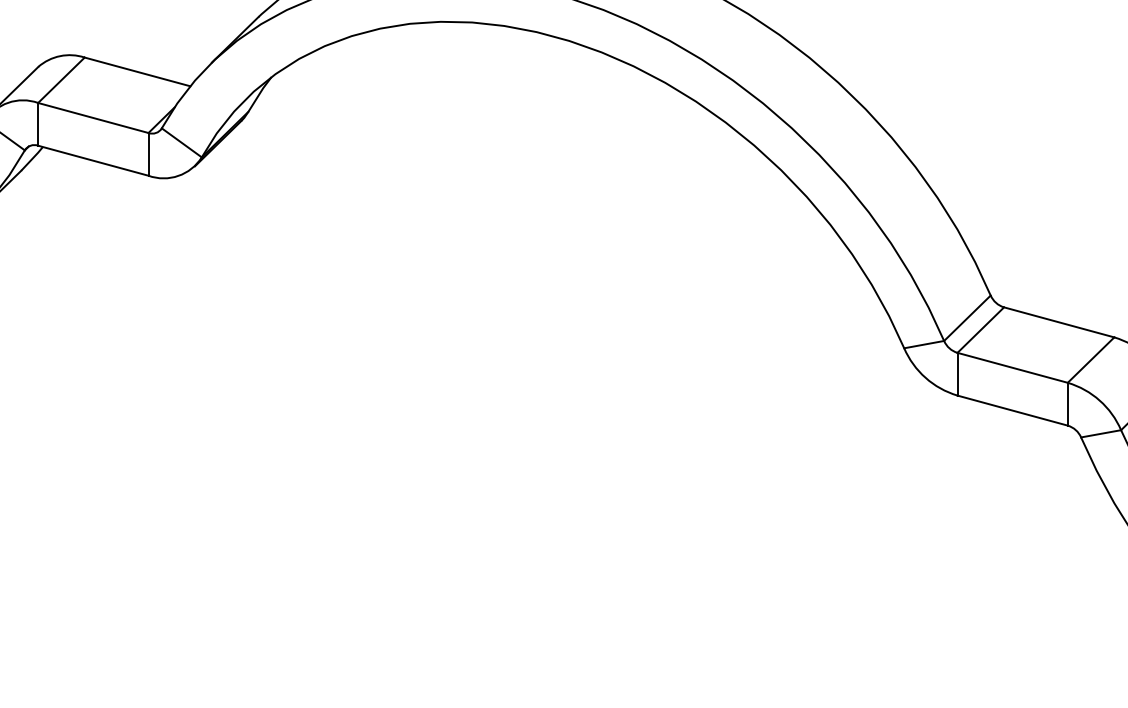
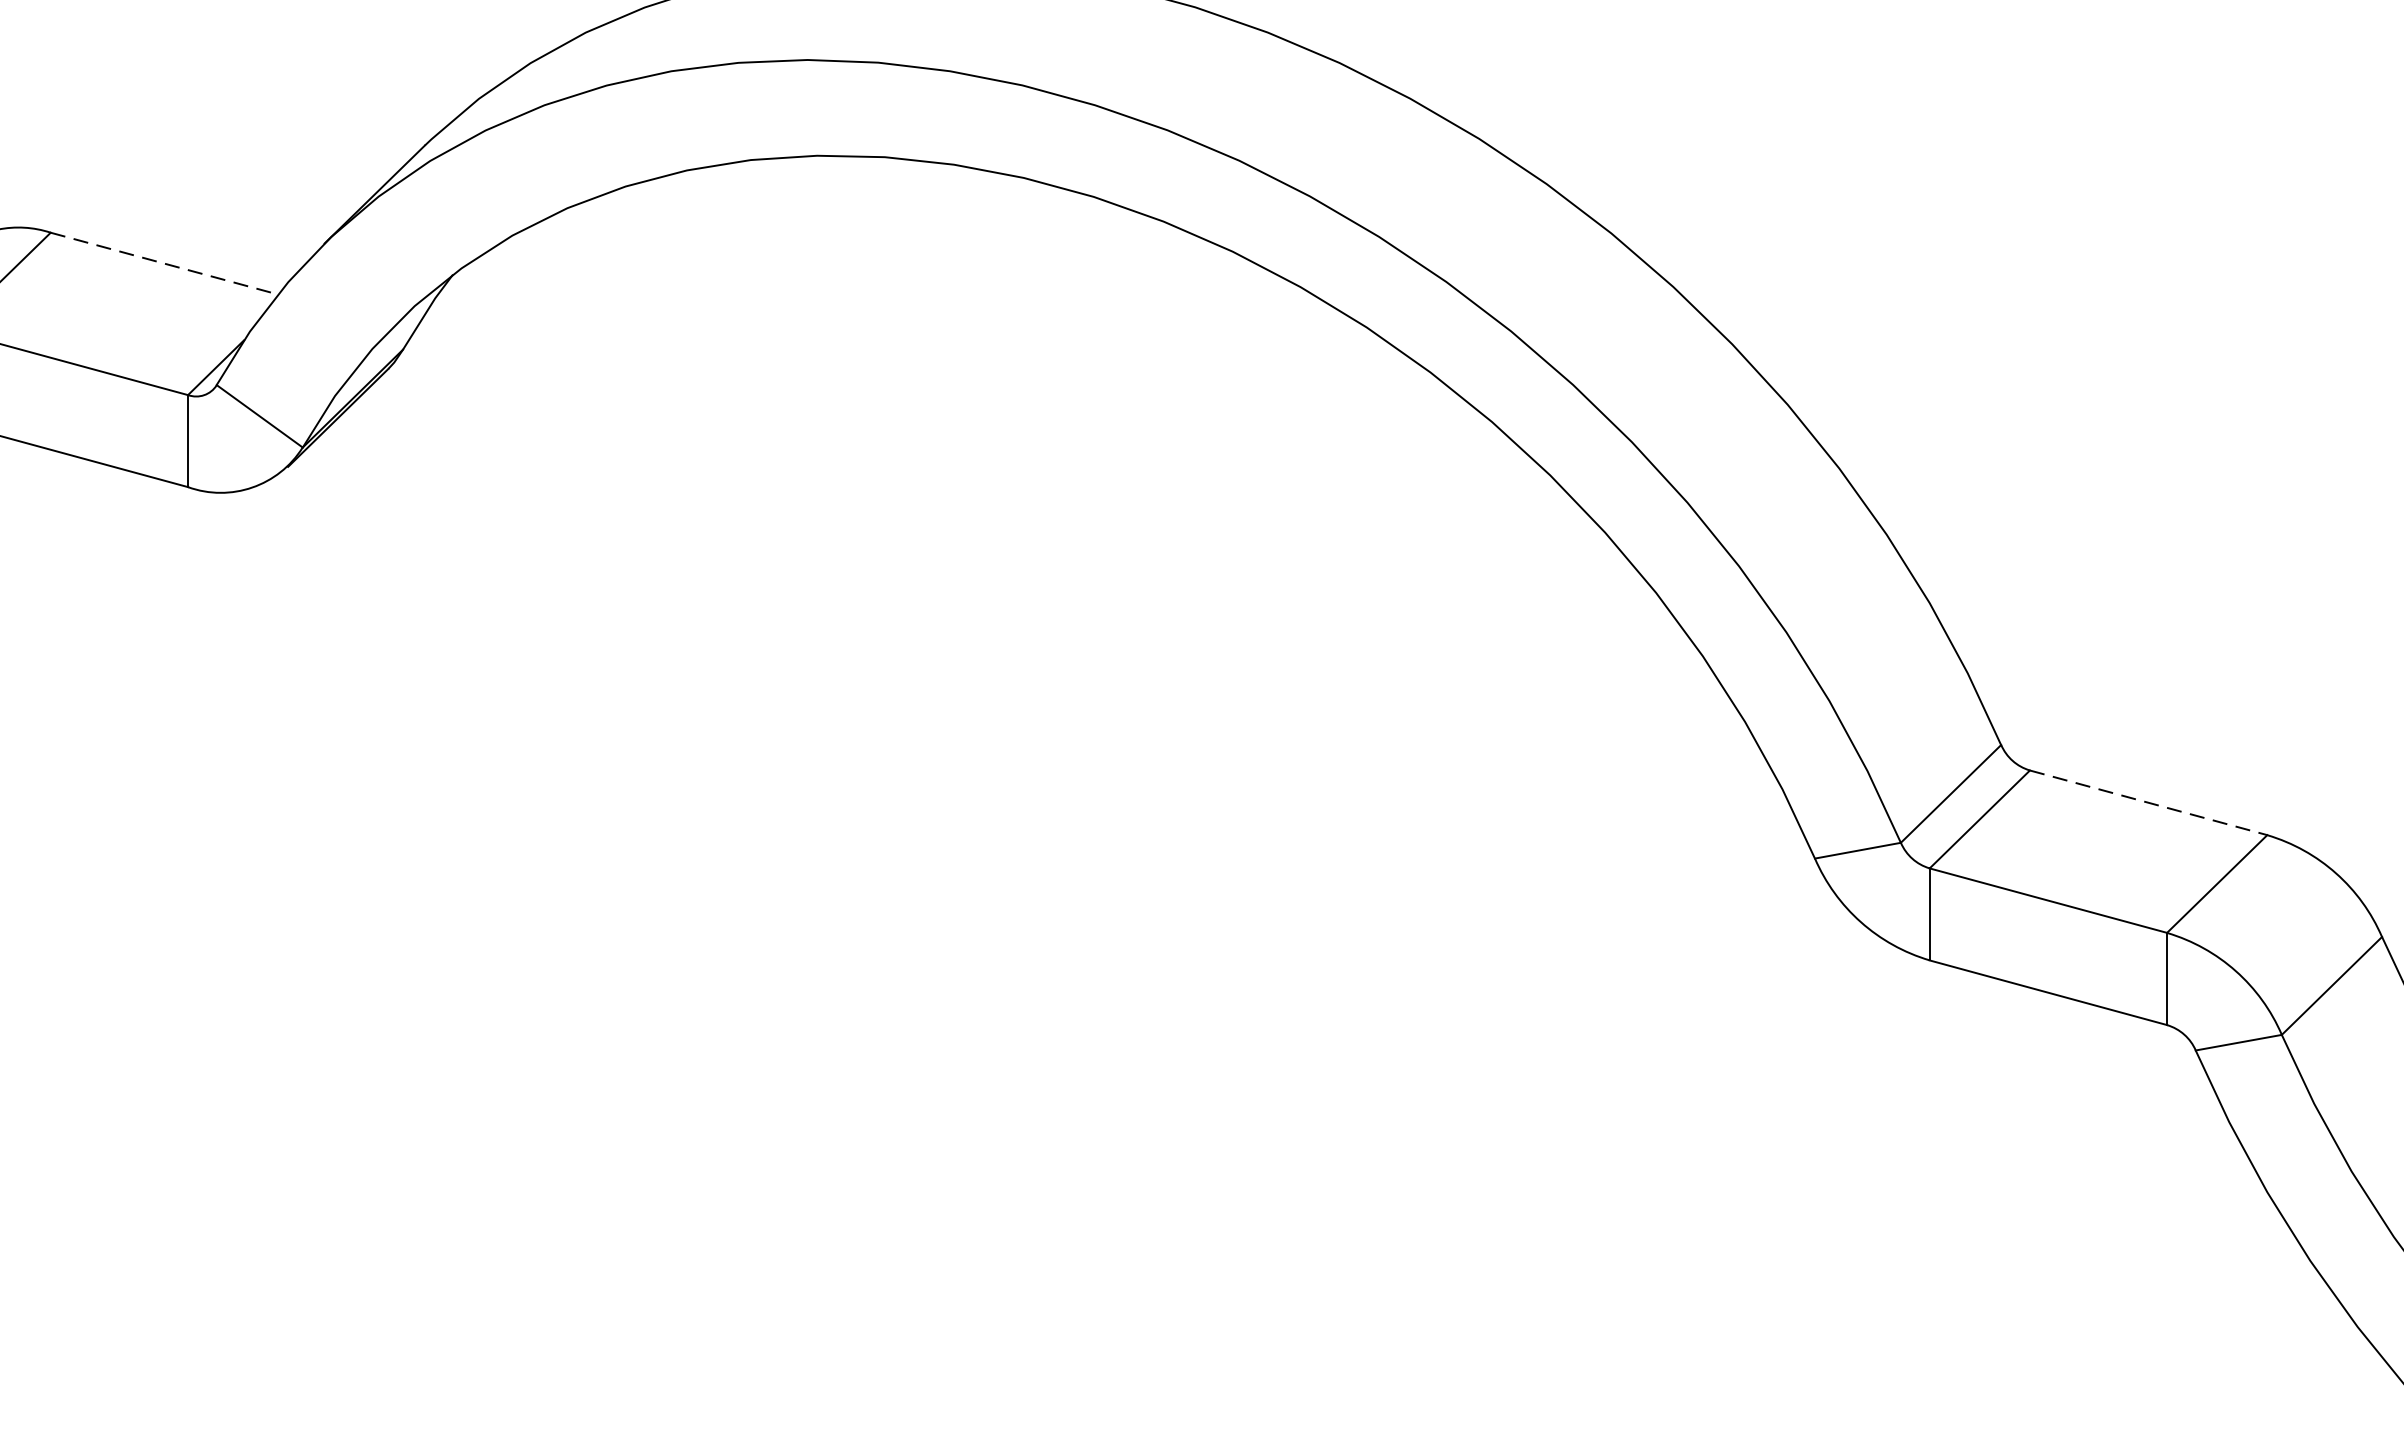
line: (137, 71) -> (164, 262), solid -> dashed
line: (1059, 322) -> (2149, 803), solid -> dashed

